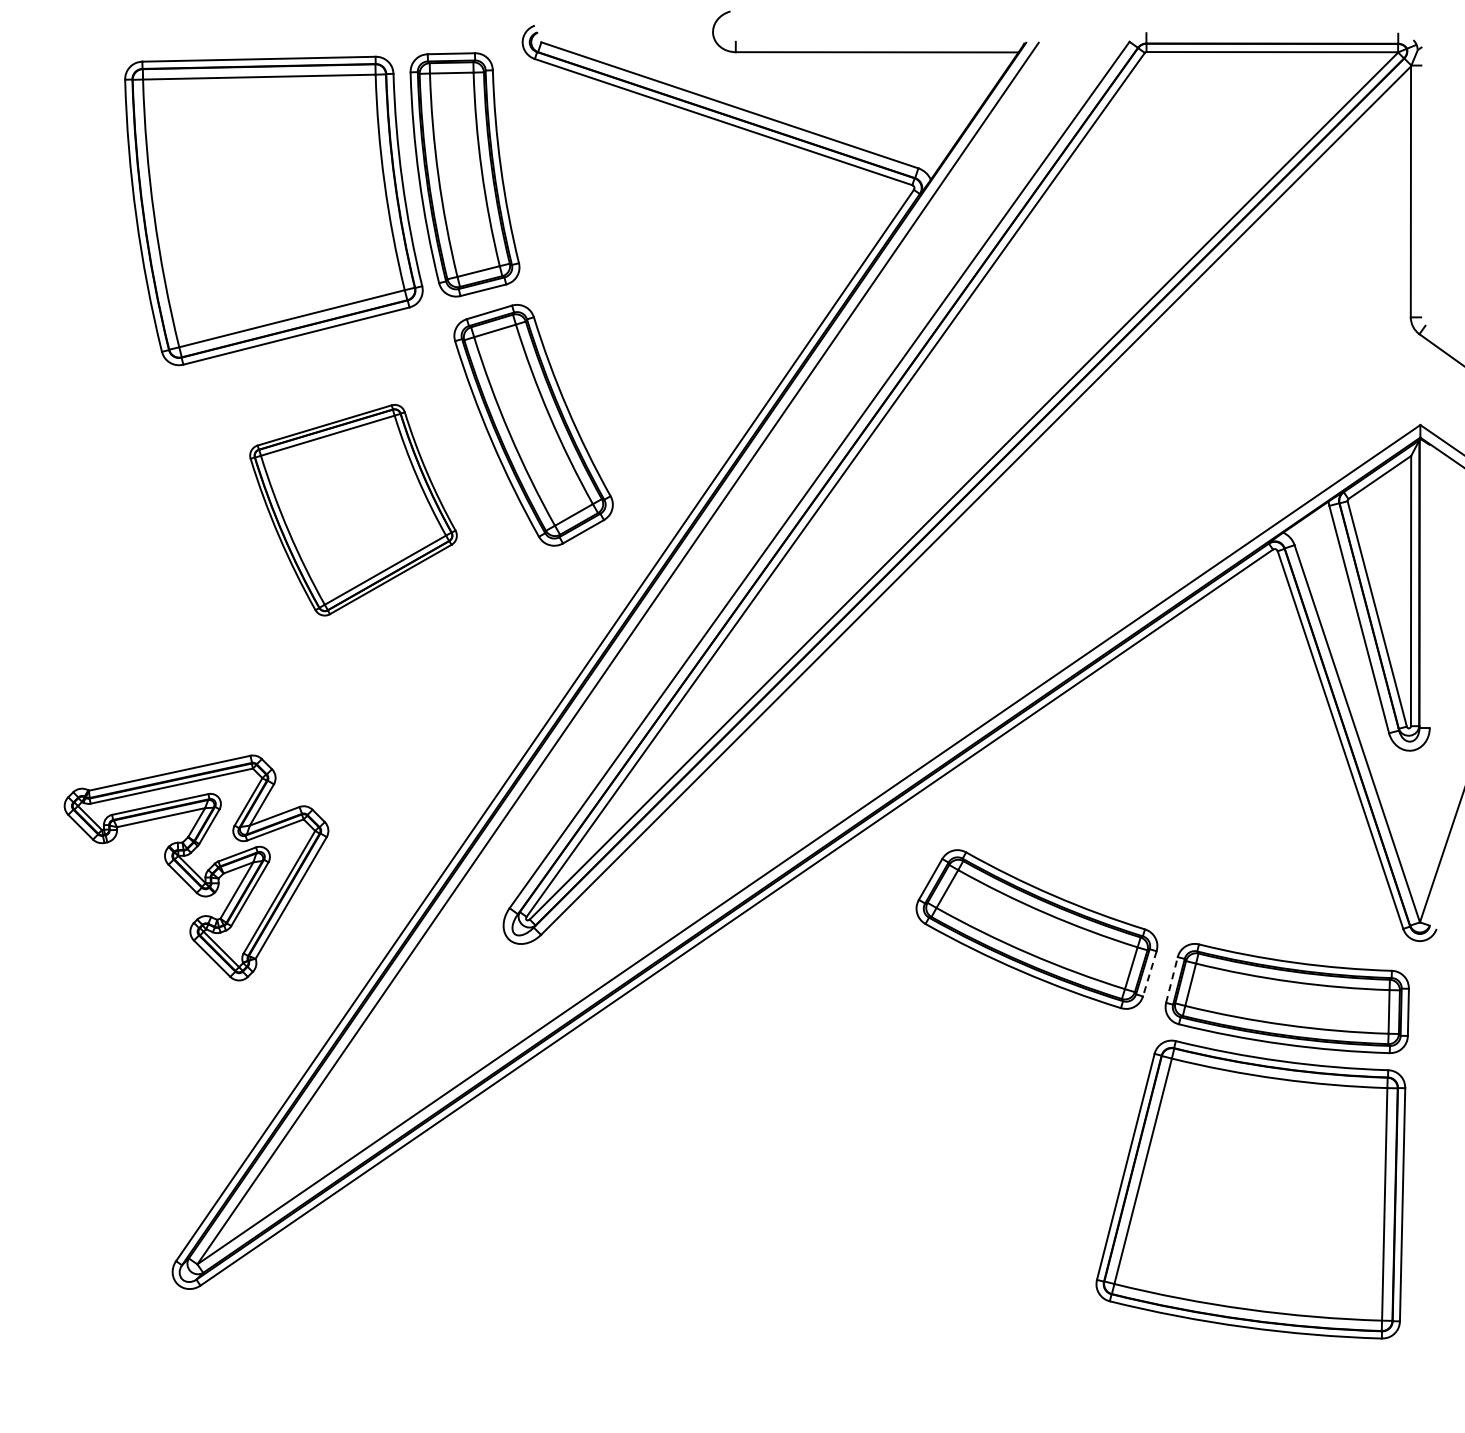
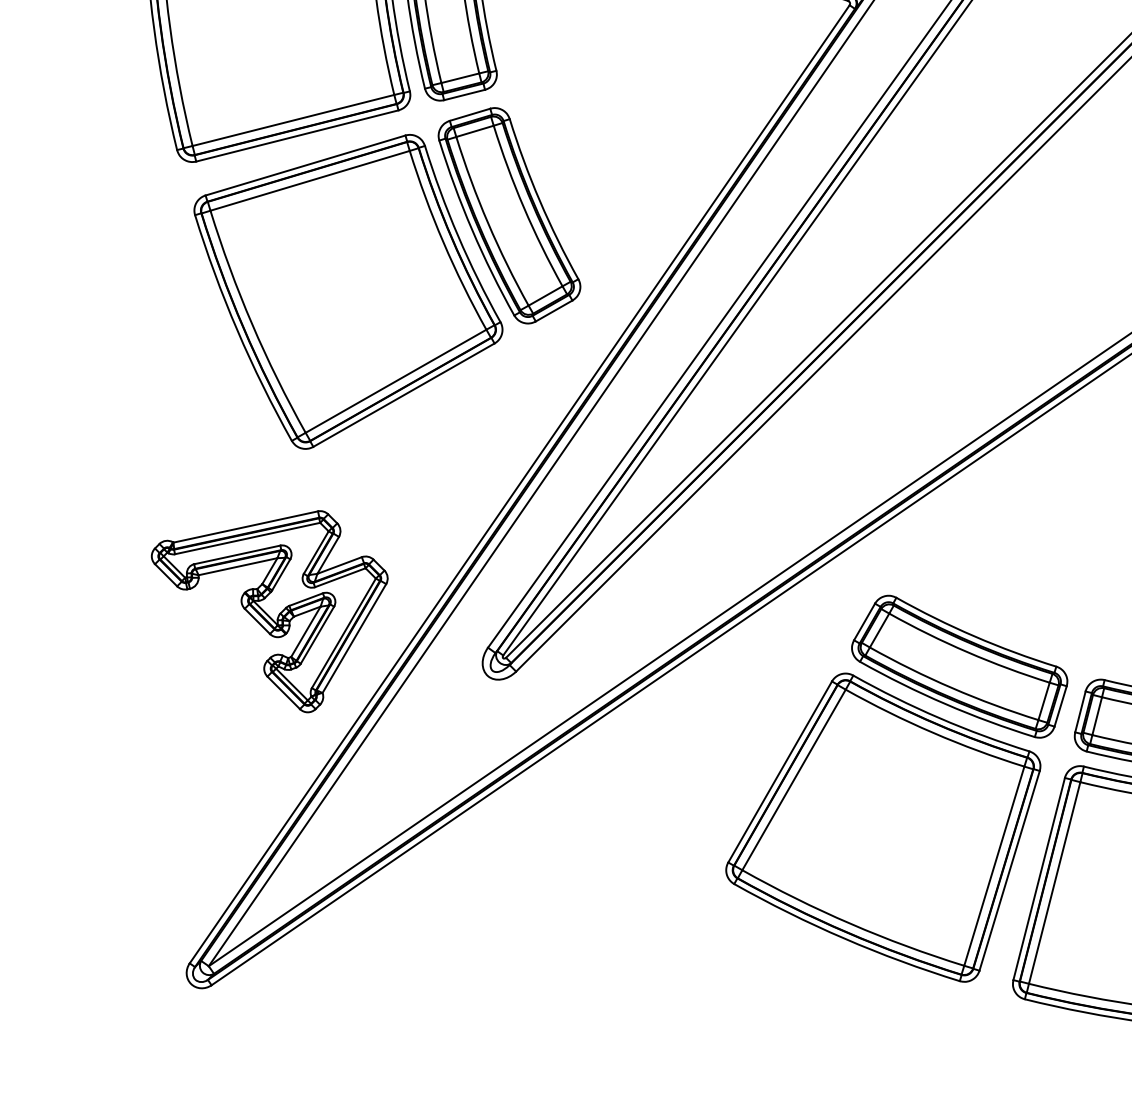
part: (353, 509) -> (348, 291), size x1.67
part: (196, 867) -> (269, 611), moved
line: (1149, 973) -> (1060, 706), dashed -> solid
line: (1171, 980) -> (1080, 712), dashed -> solid
part: (951, 1109) -> (883, 827), added

